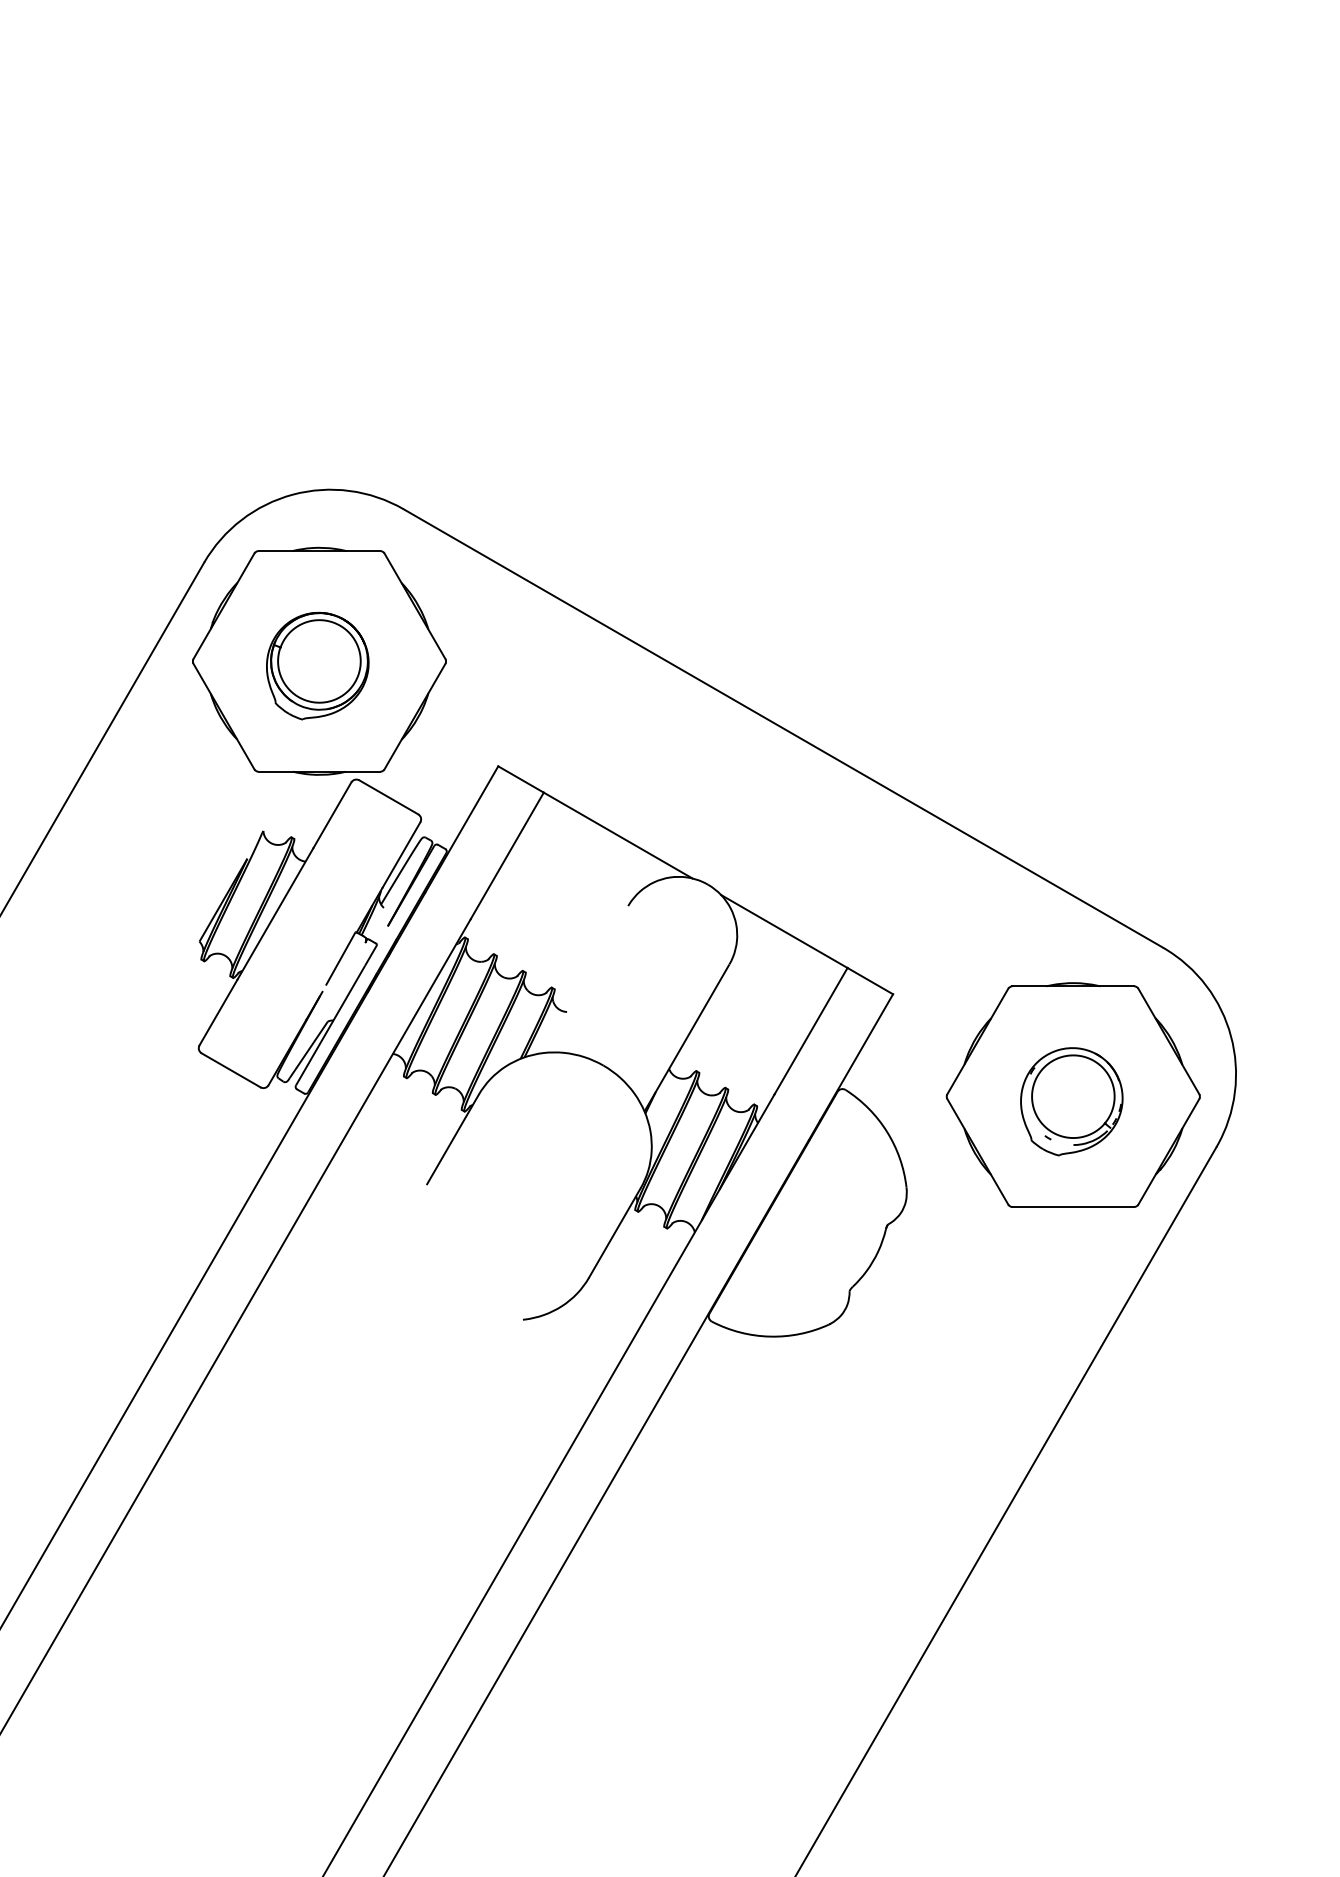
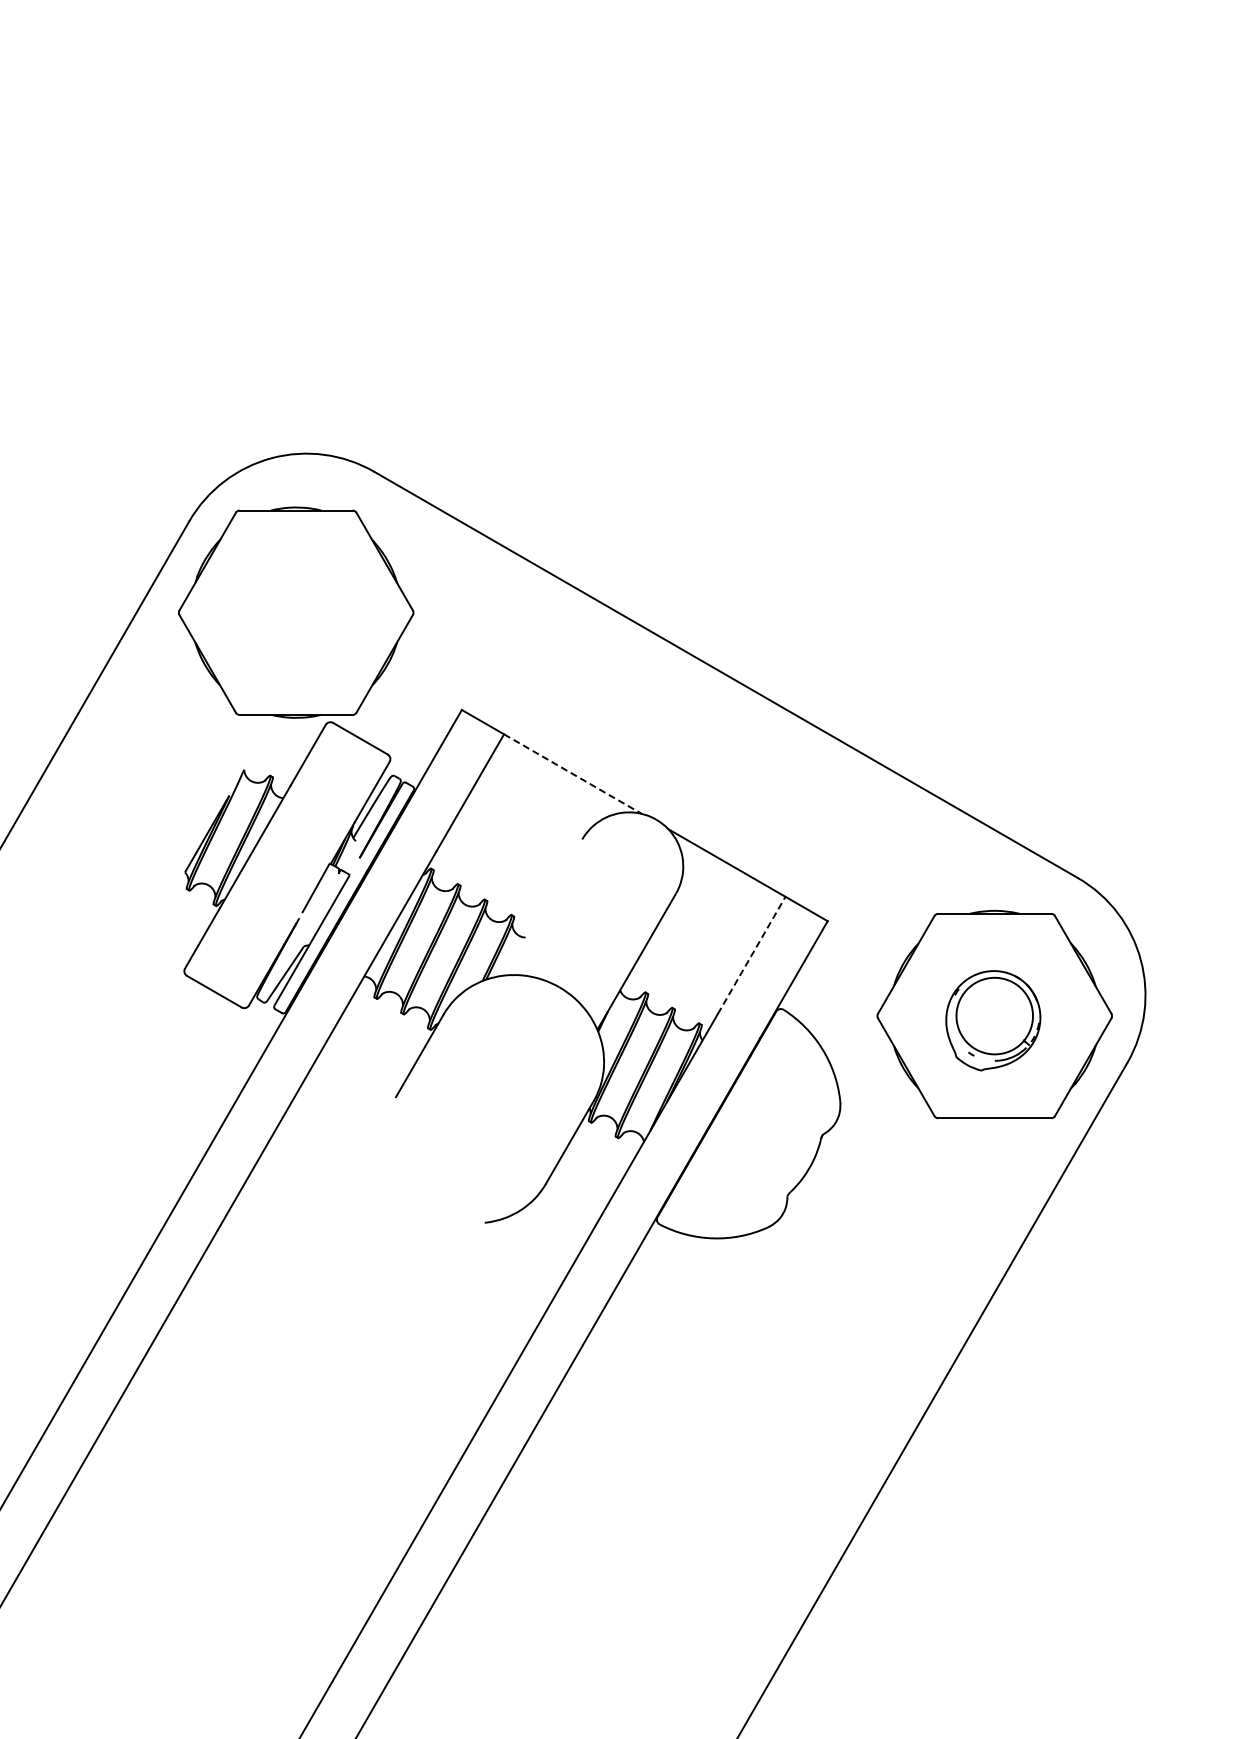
part: (317, 665) -> (294, 616), removed
line: (617, 835) -> (572, 774), solid -> dashed
line: (810, 1031) -> (751, 955), solid -> dashed

